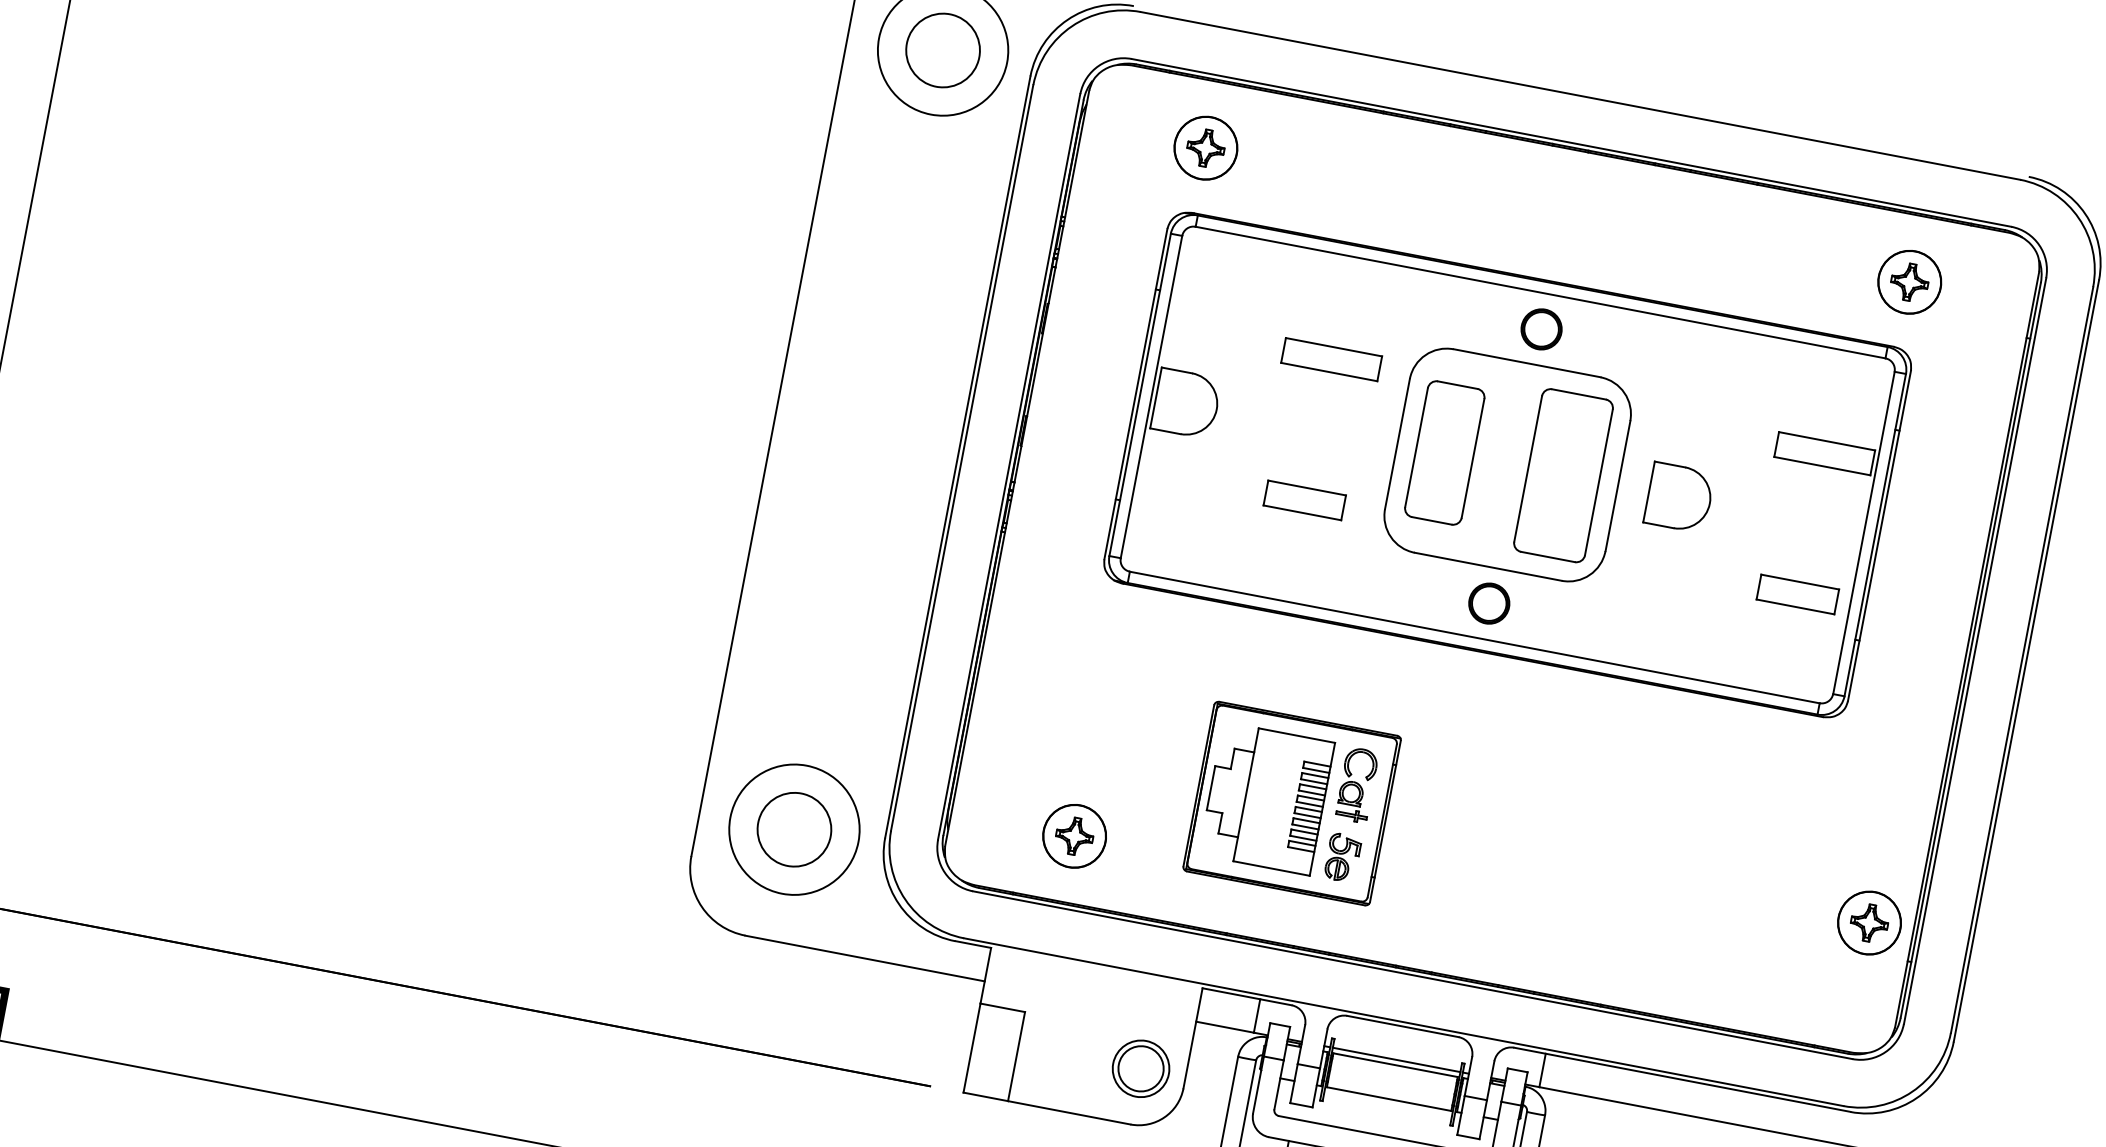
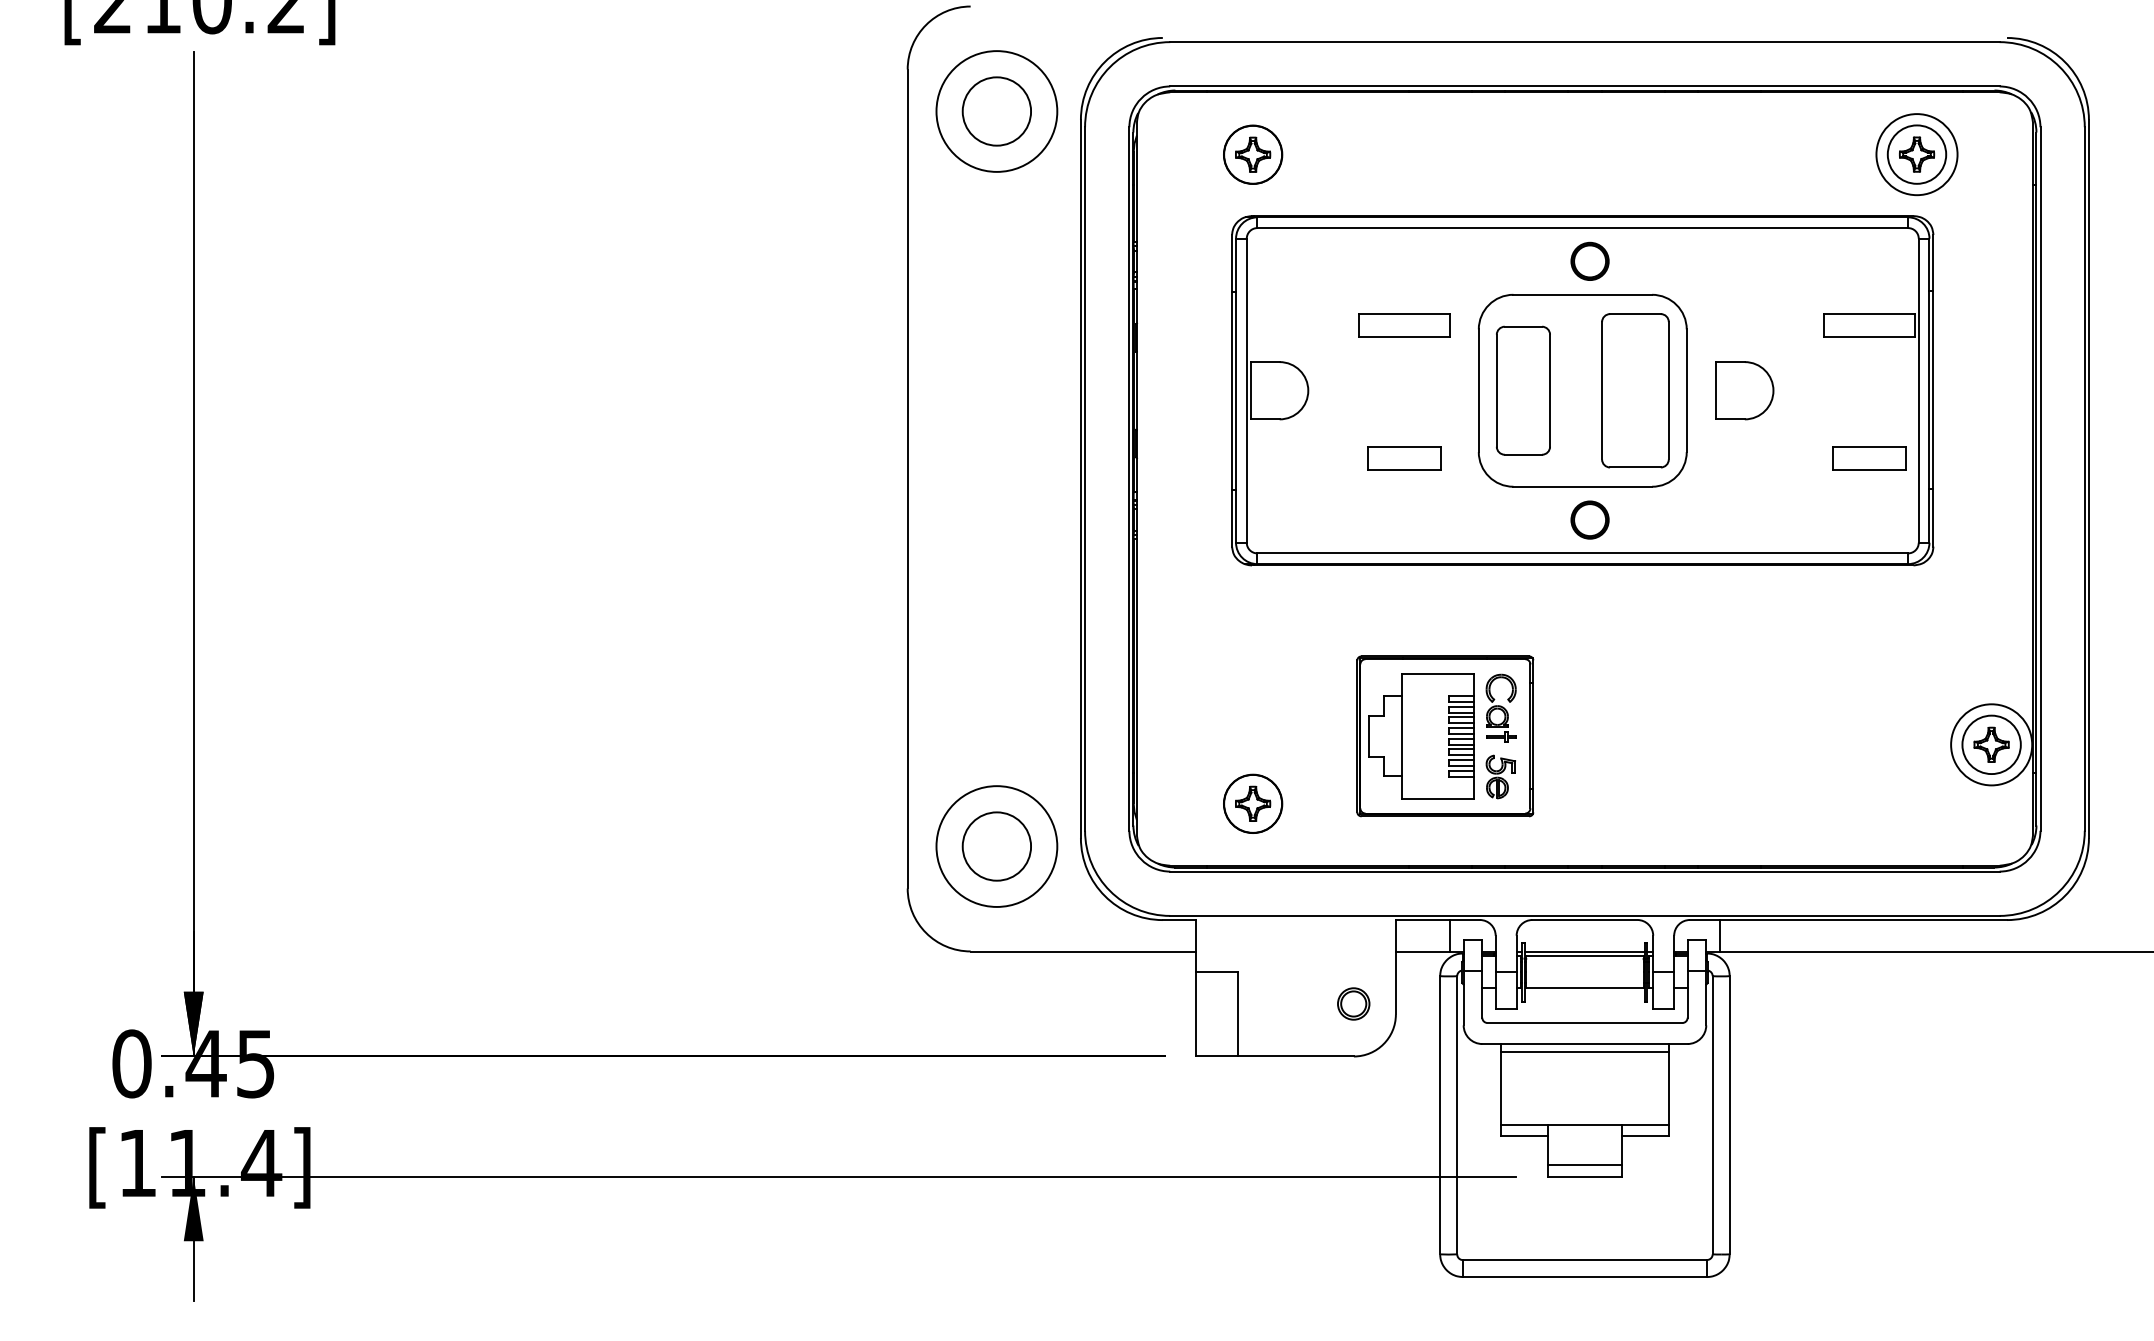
circle: (1909, 282) -> (1916, 154), size x1.4
circle: (1869, 922) -> (1991, 744), size x1.4
part: (1140, 1068) -> (1353, 1003), size x0.6

